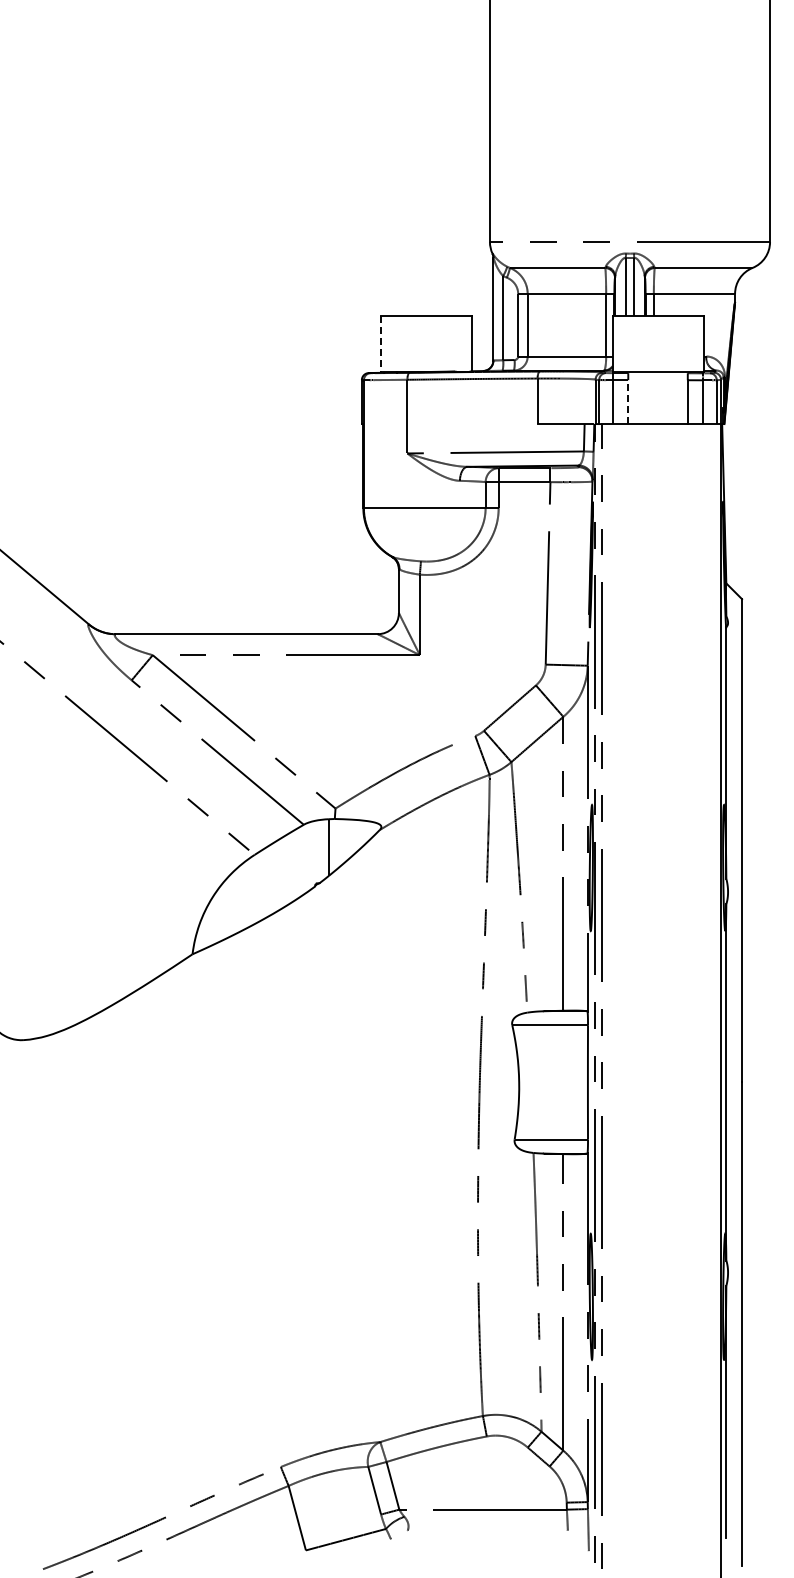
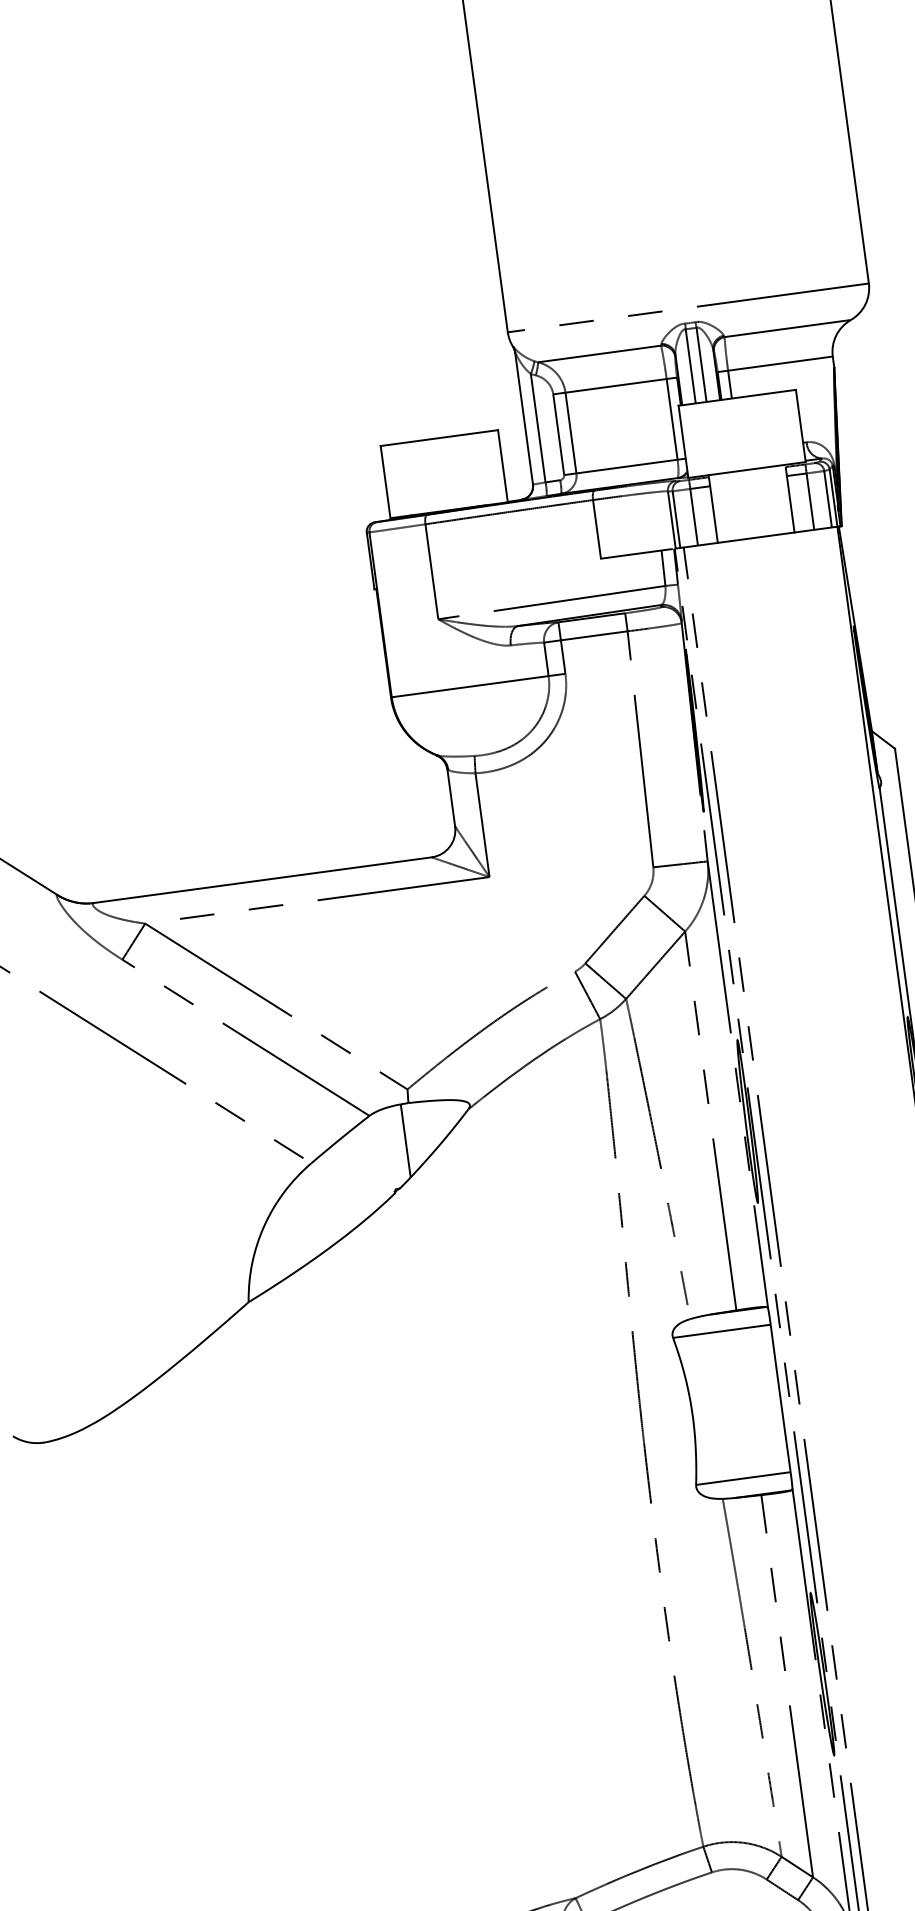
line: (381, 344) -> (385, 483), dashed -> solid
line: (628, 402) -> (714, 515), dashed -> solid

